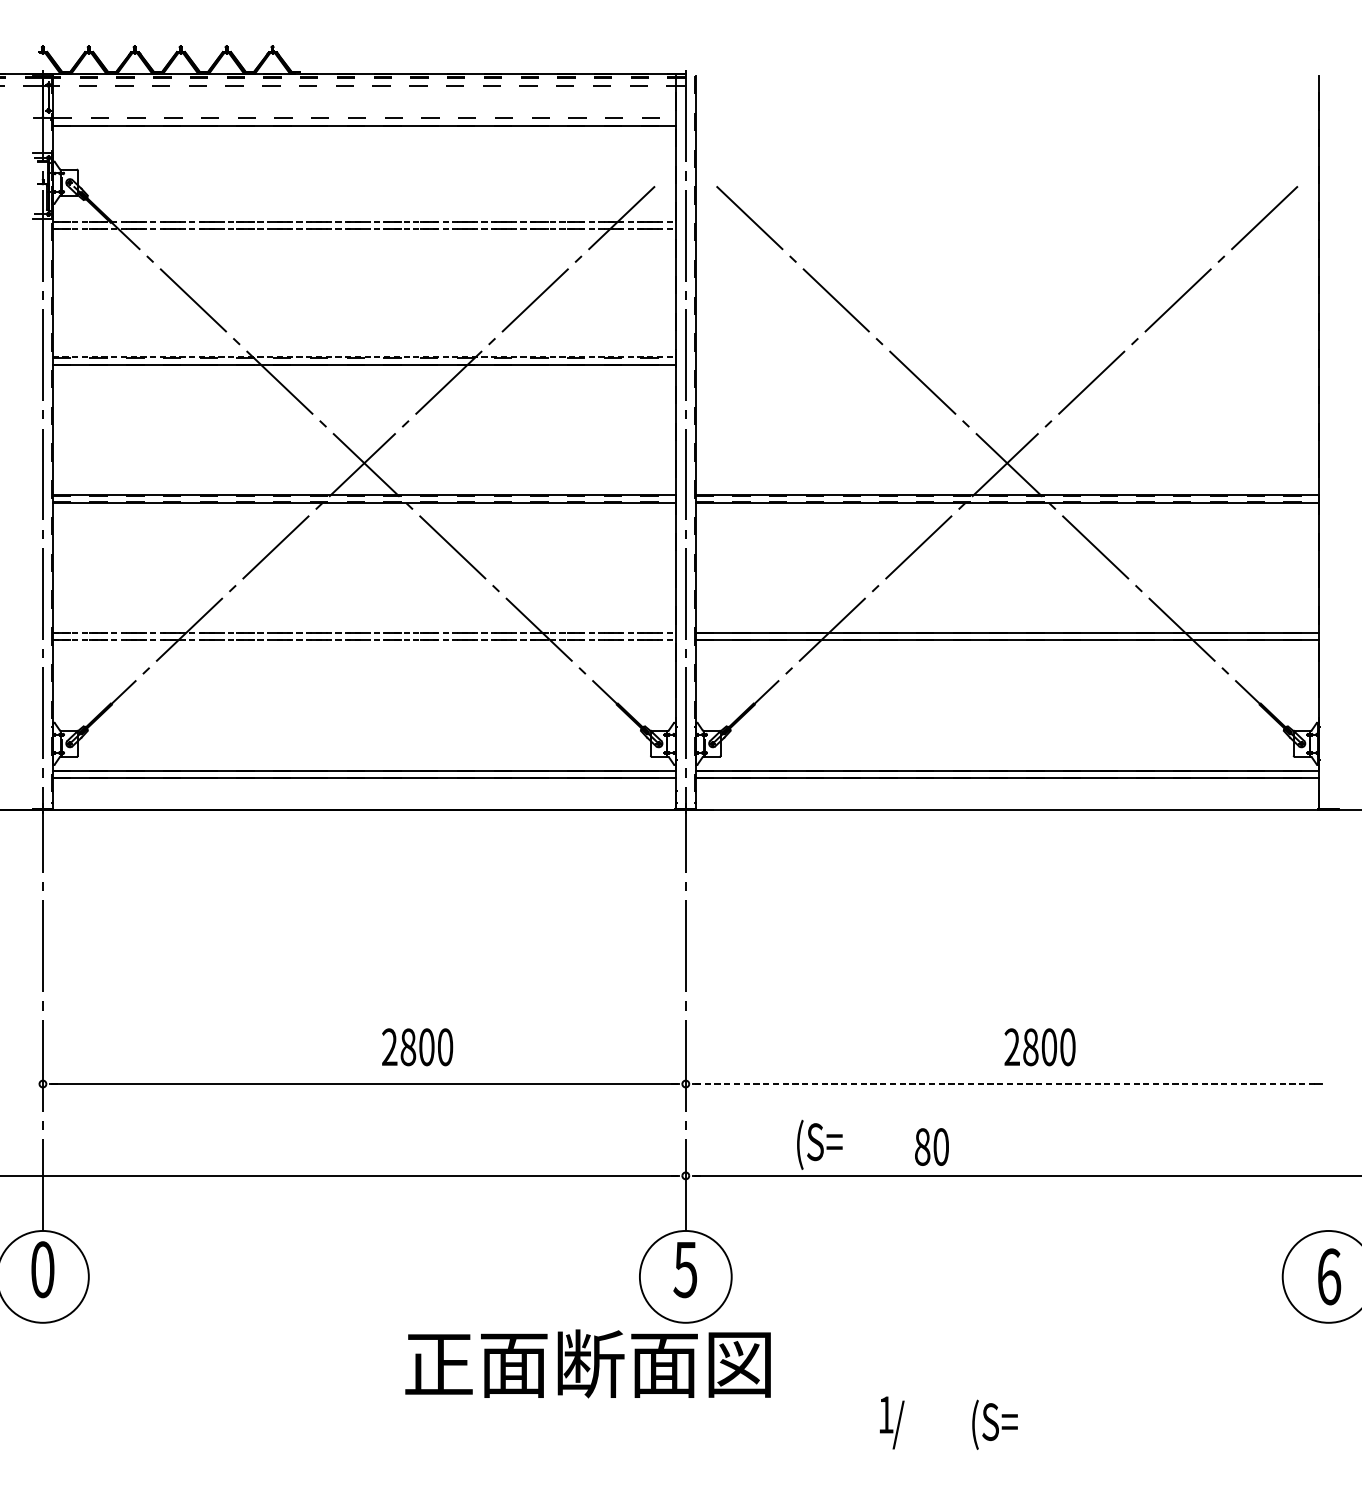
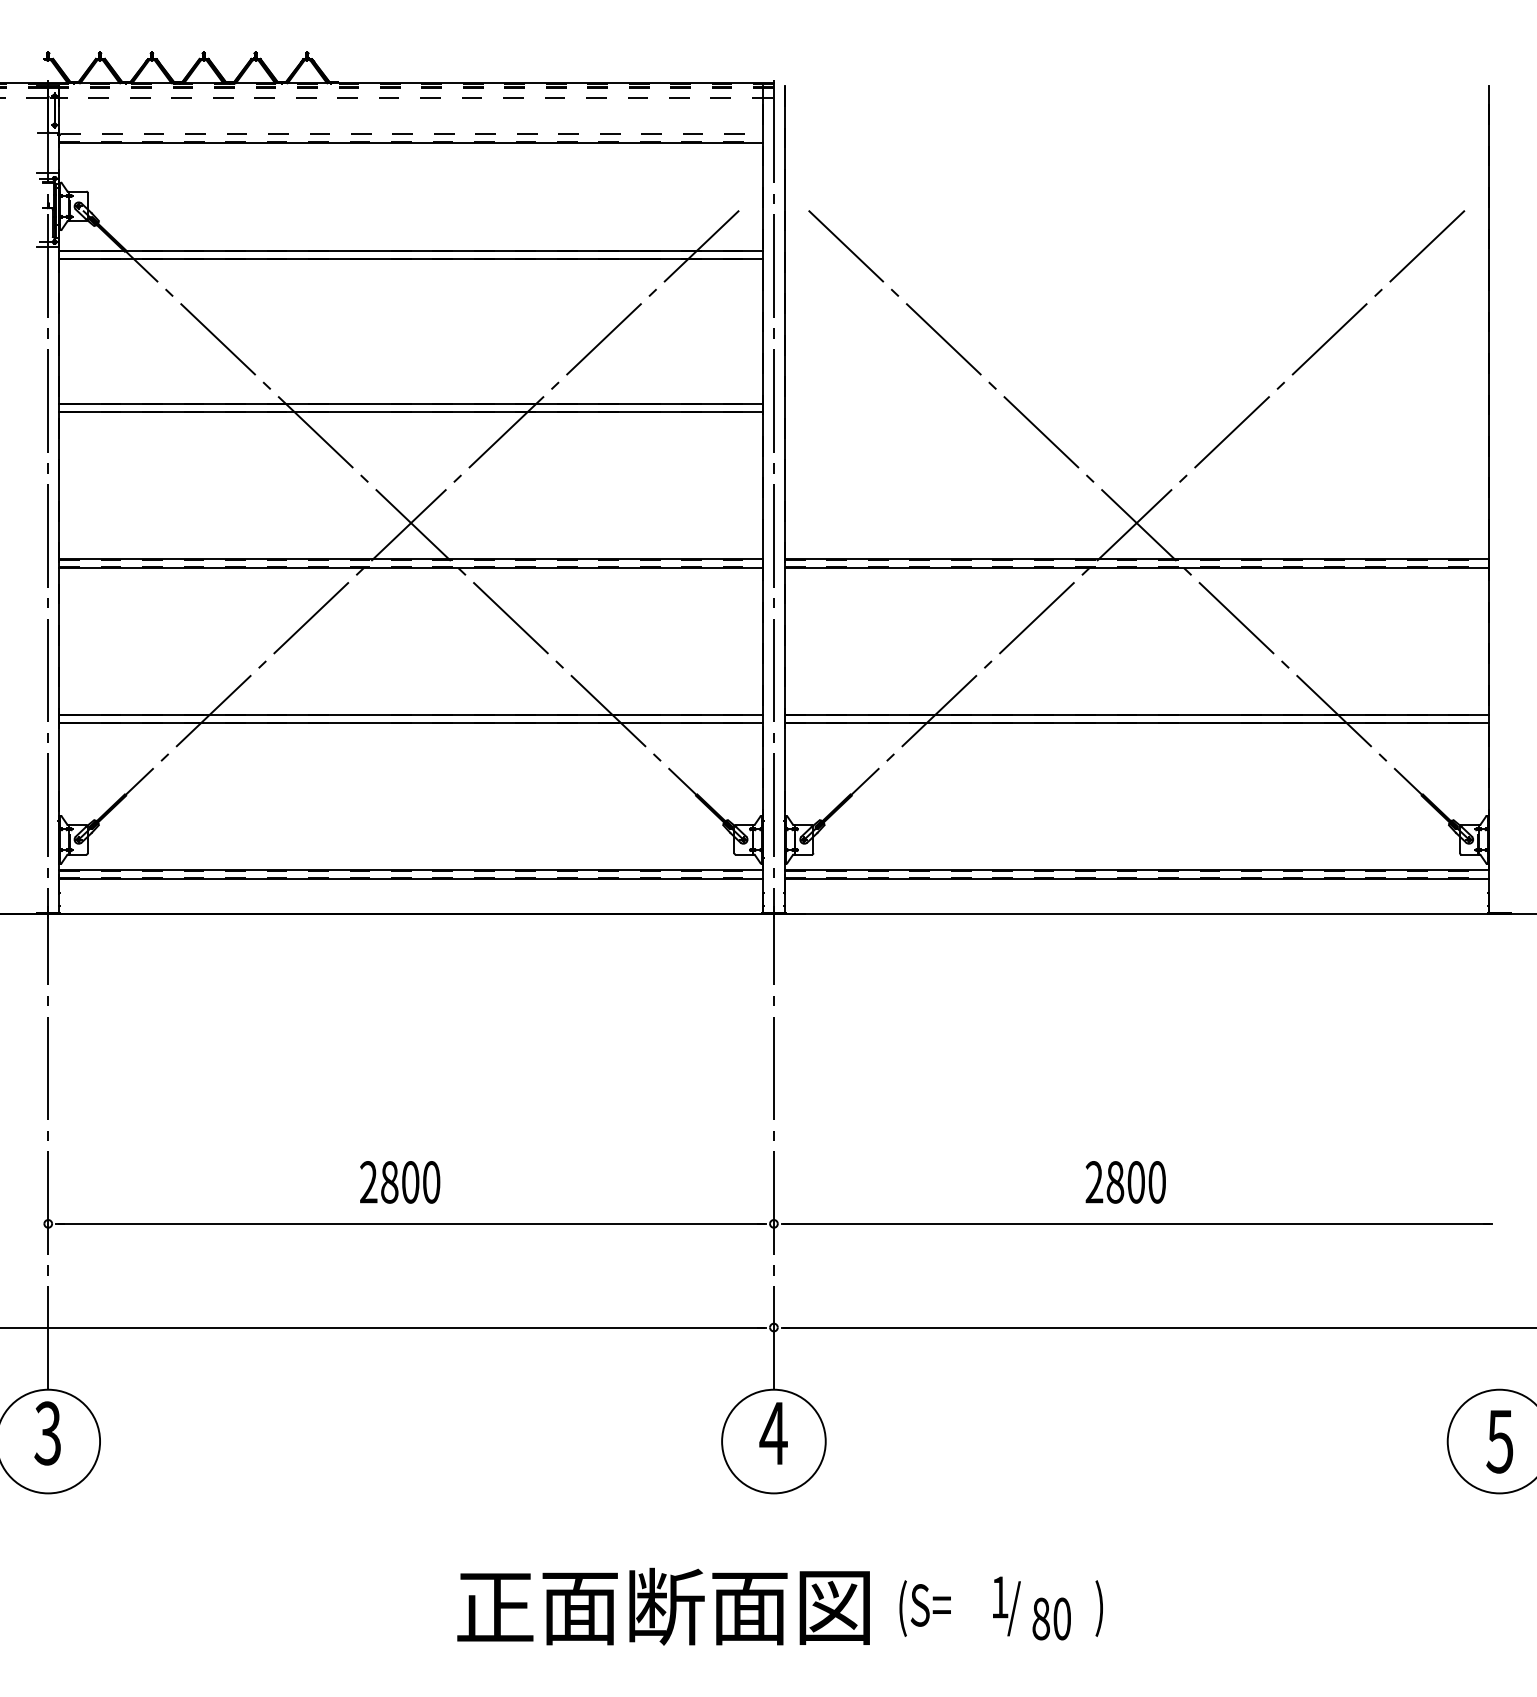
line: (364, 221) -> (411, 250), dashed -> solid
line: (364, 229) -> (411, 259), dashed -> solid
line: (364, 357) -> (411, 403), dashed -> solid
line: (364, 632) -> (411, 714), dashed -> solid
line: (364, 640) -> (411, 723), dashed -> solid
text: (417, 1047) -> (400, 1182), moved
text: (1039, 1047) -> (1125, 1182), moved
line: (1007, 1083) -> (1137, 1223), dashed -> solid
text: (819, 1144) -> (924, 1608), moved
text: (931, 1146) -> (1051, 1618), moved
text: (42, 1269) -> (47, 1433), 0 -> 3
text: (685, 1269) -> (773, 1433), 5 -> 4
text: (1328, 1276) -> (1499, 1441), 6 -> 5
text: (587, 1363) -> (663, 1606), moved
text: (993, 1424) -> (1121, 1608), (S= -> )

